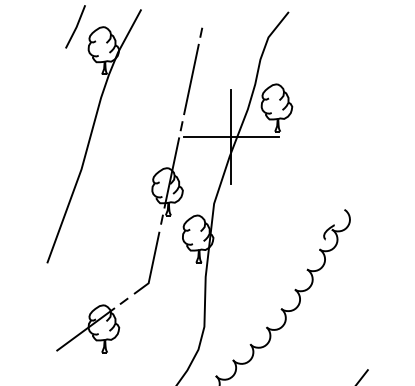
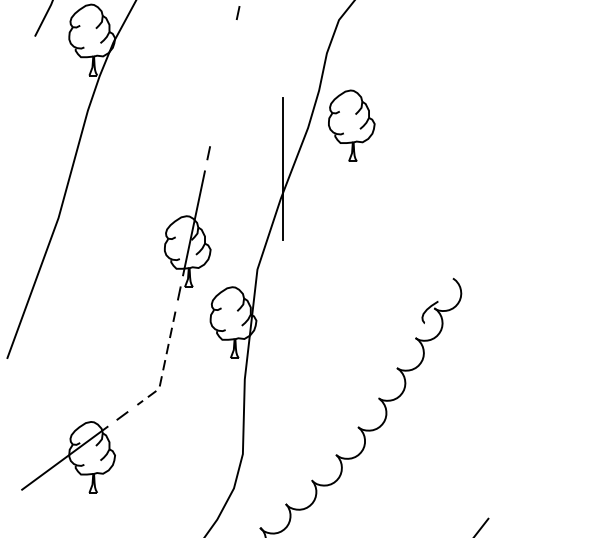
line: (191, 79) -> (223, 83), removed
line: (231, 136) -> (283, 168), removed
line: (151, 267) -> (163, 365), solid -> dashed

